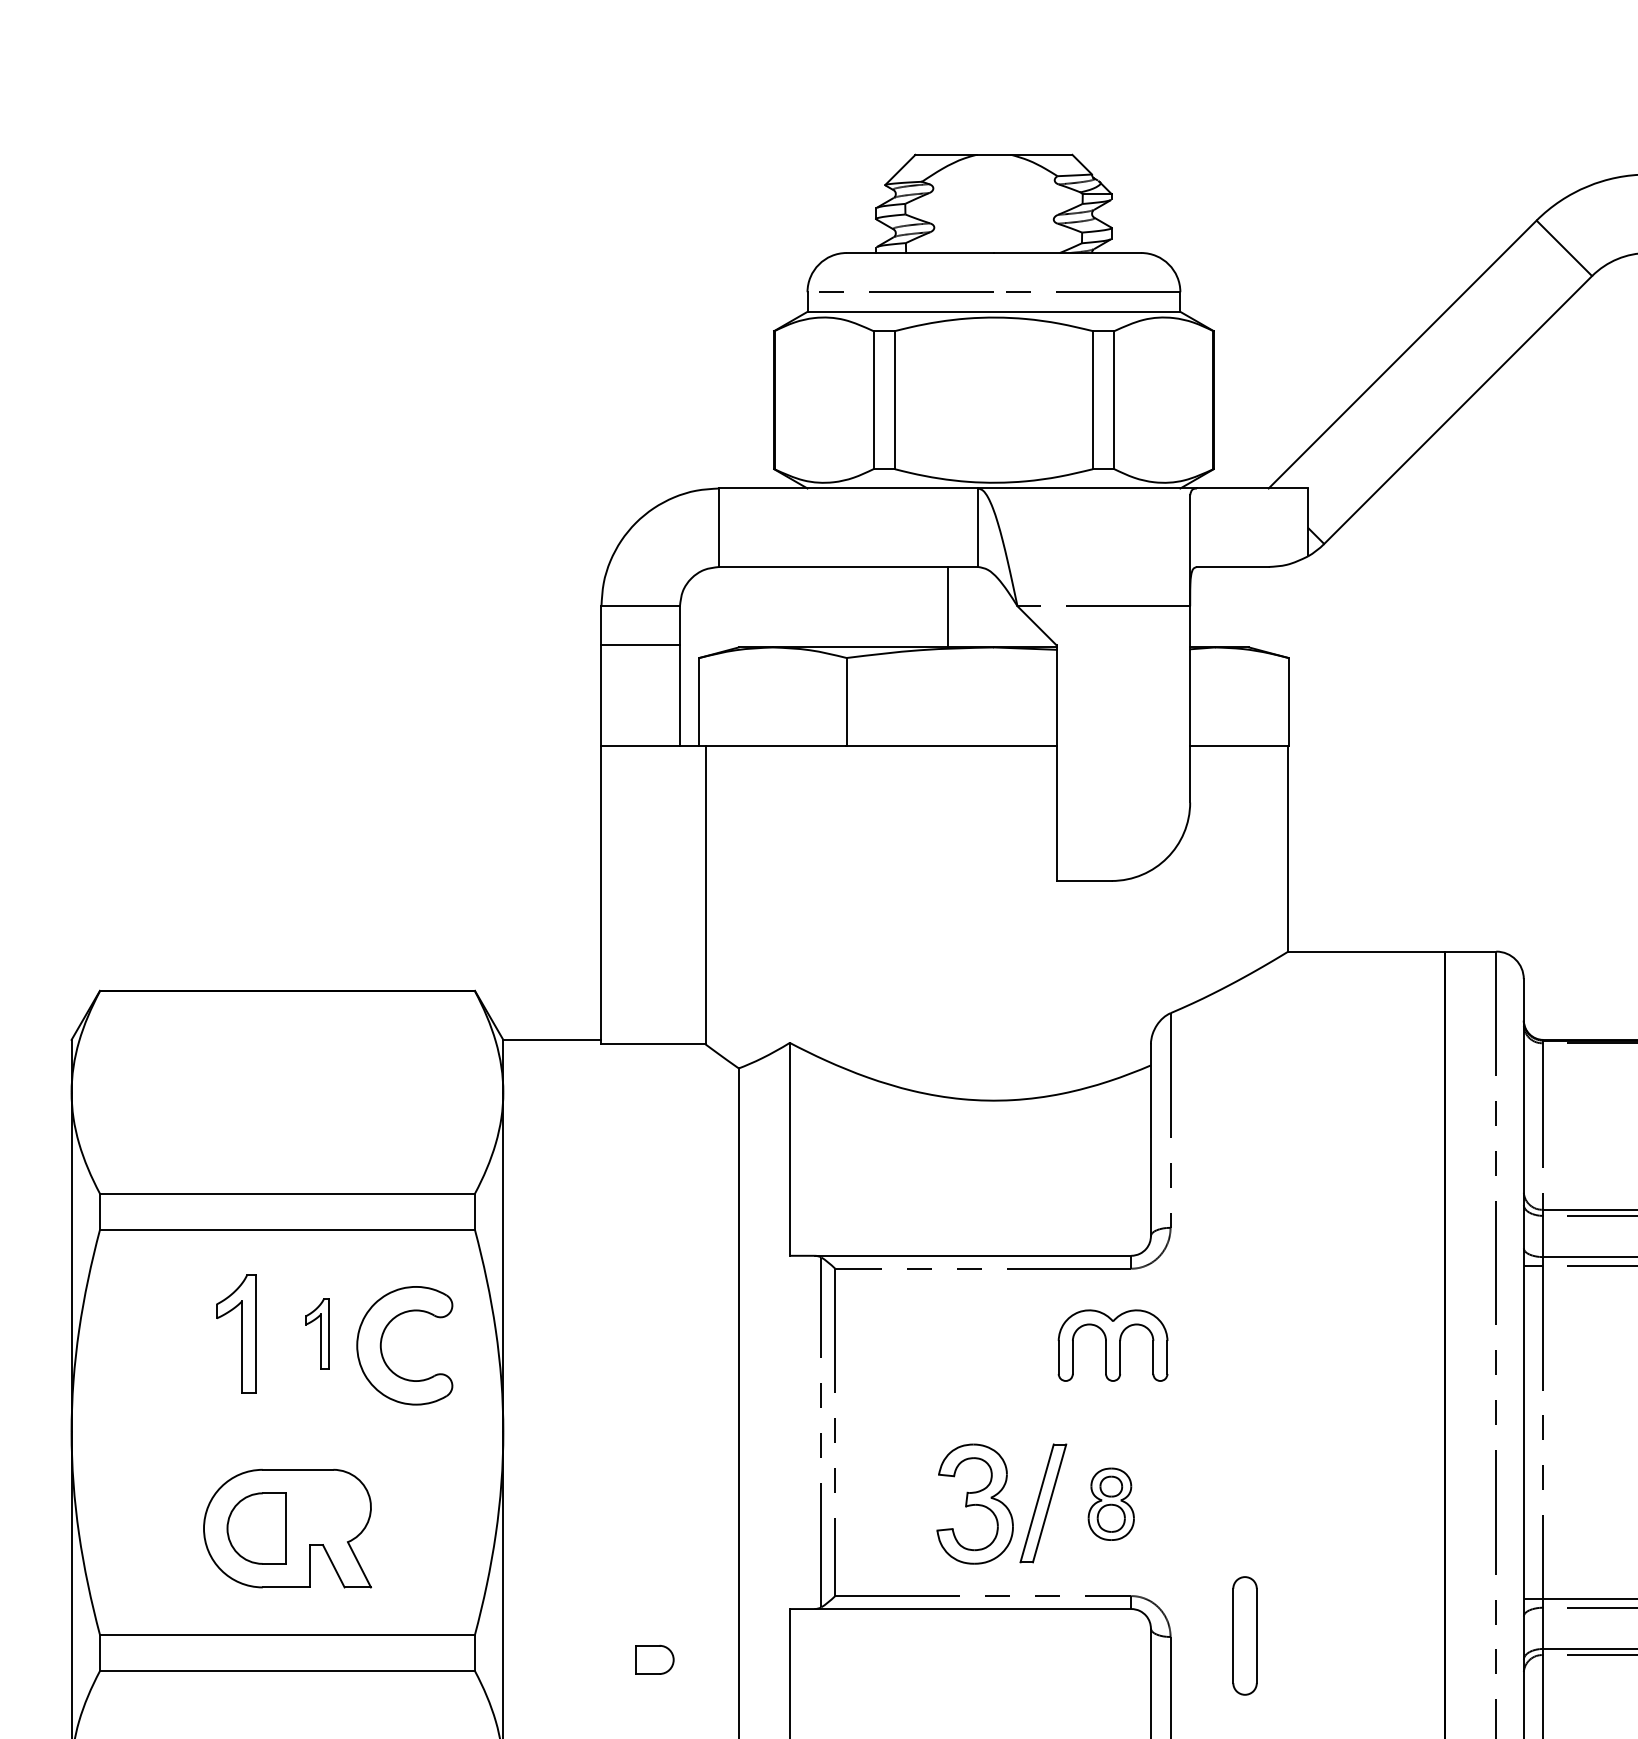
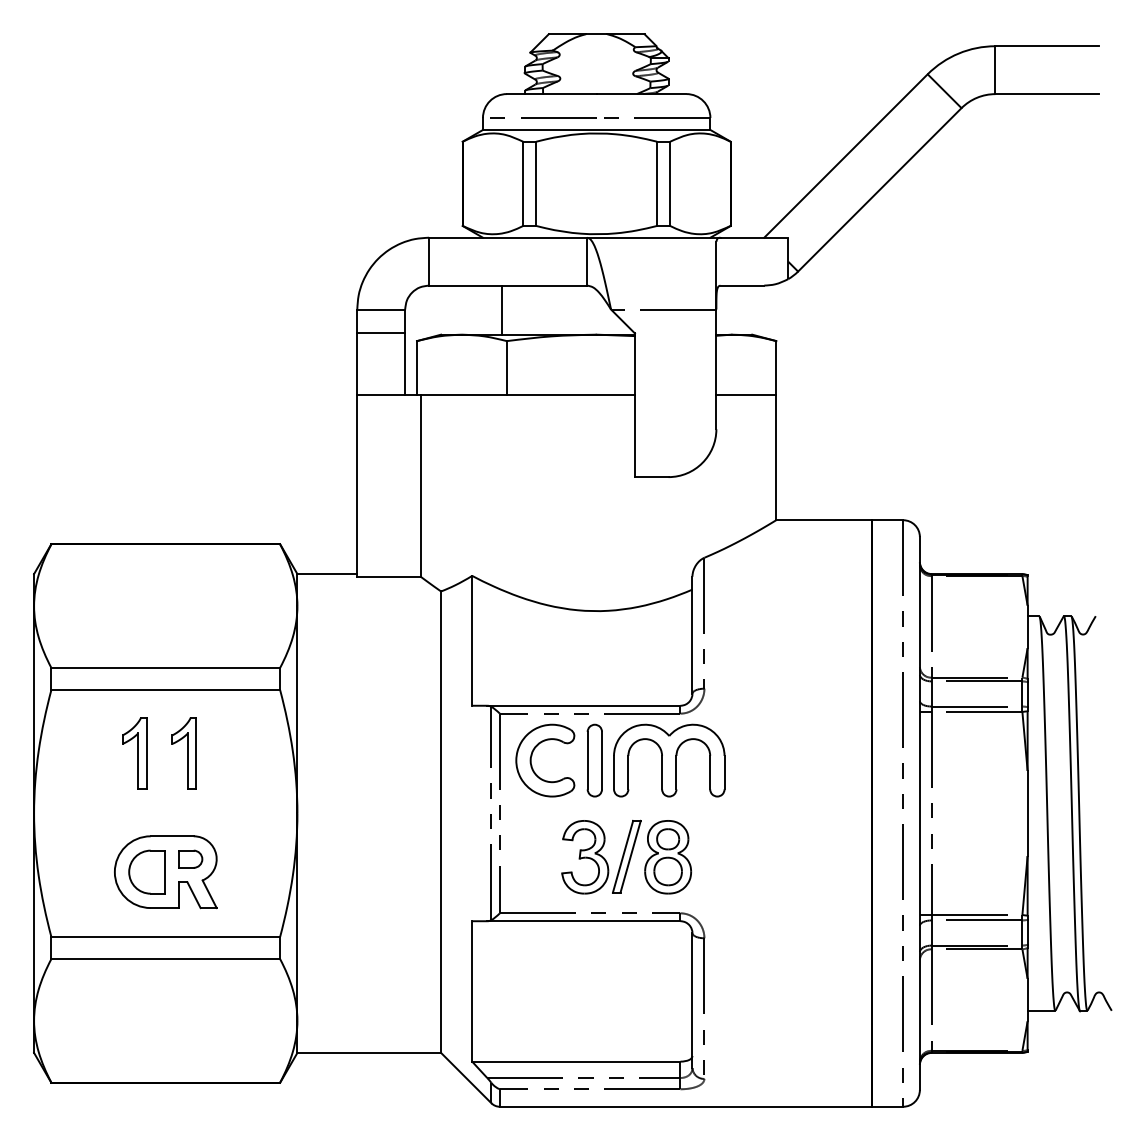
line: (947, 606) -> (501, 309), moved
part: (316, 1334) -> (183, 753), size x1.67
part: (383, 1338) -> (532, 756), moved
part: (1113, 1345) -> (669, 760), size x1.67
part: (1111, 1504) -> (668, 857), size x1.67
part: (1244, 1635) -> (594, 760), moved
part: (654, 1658) -> (190, 858), moved

